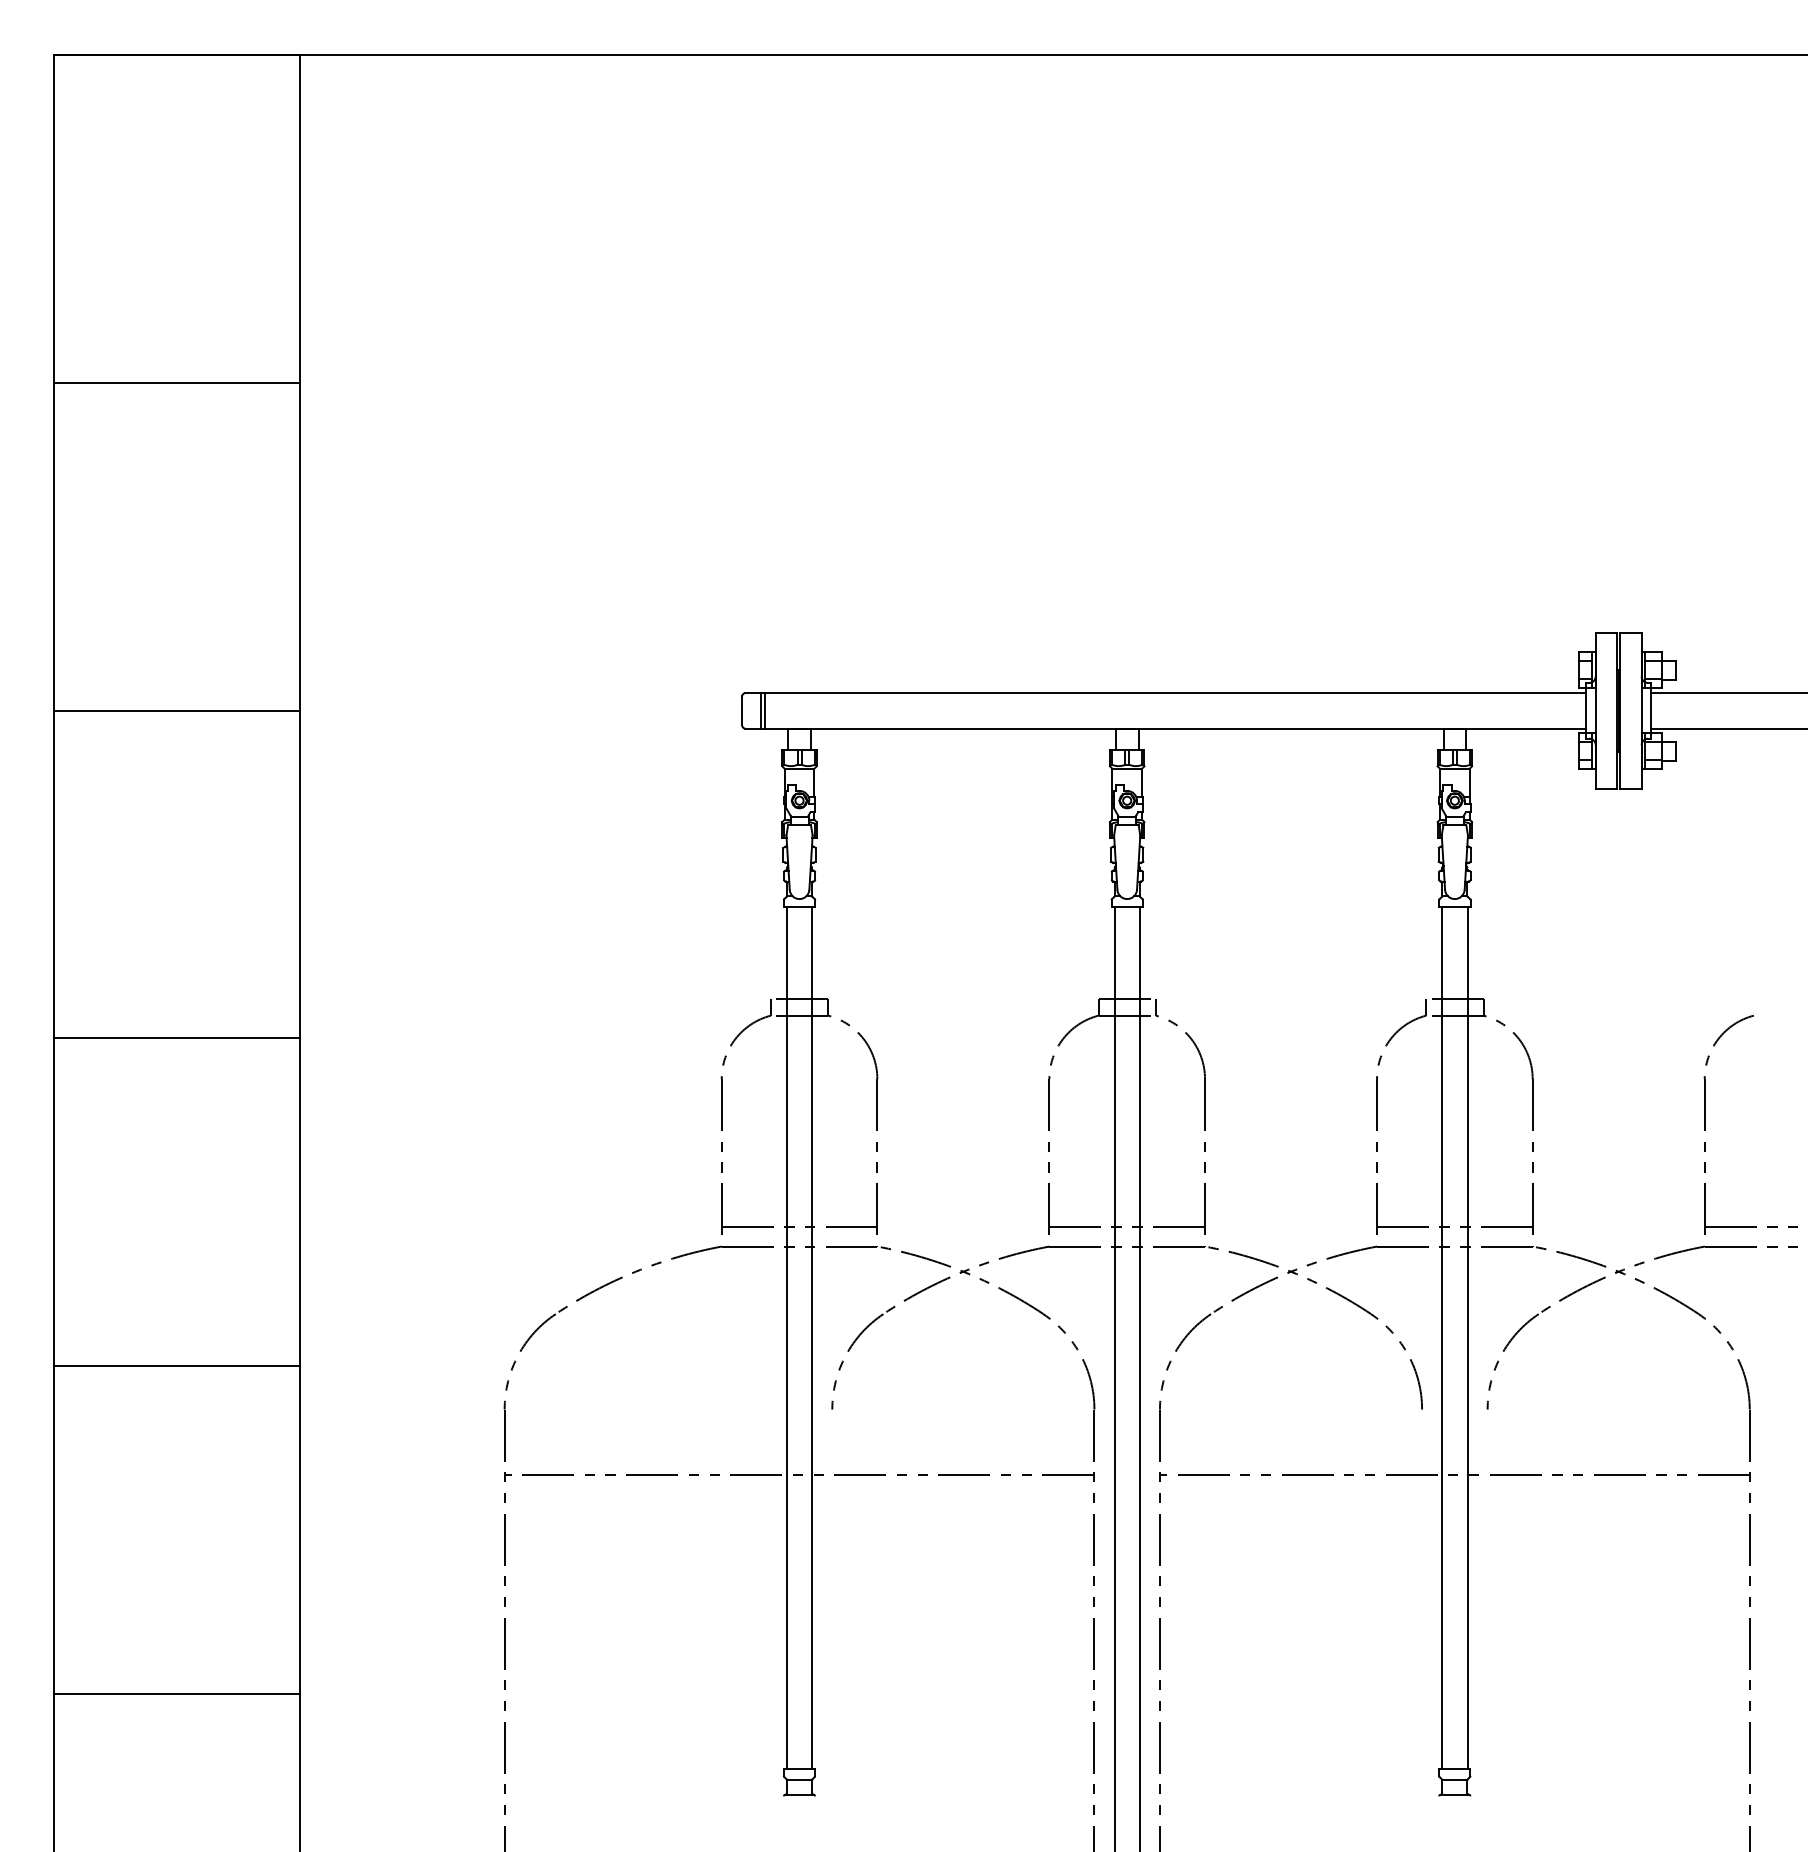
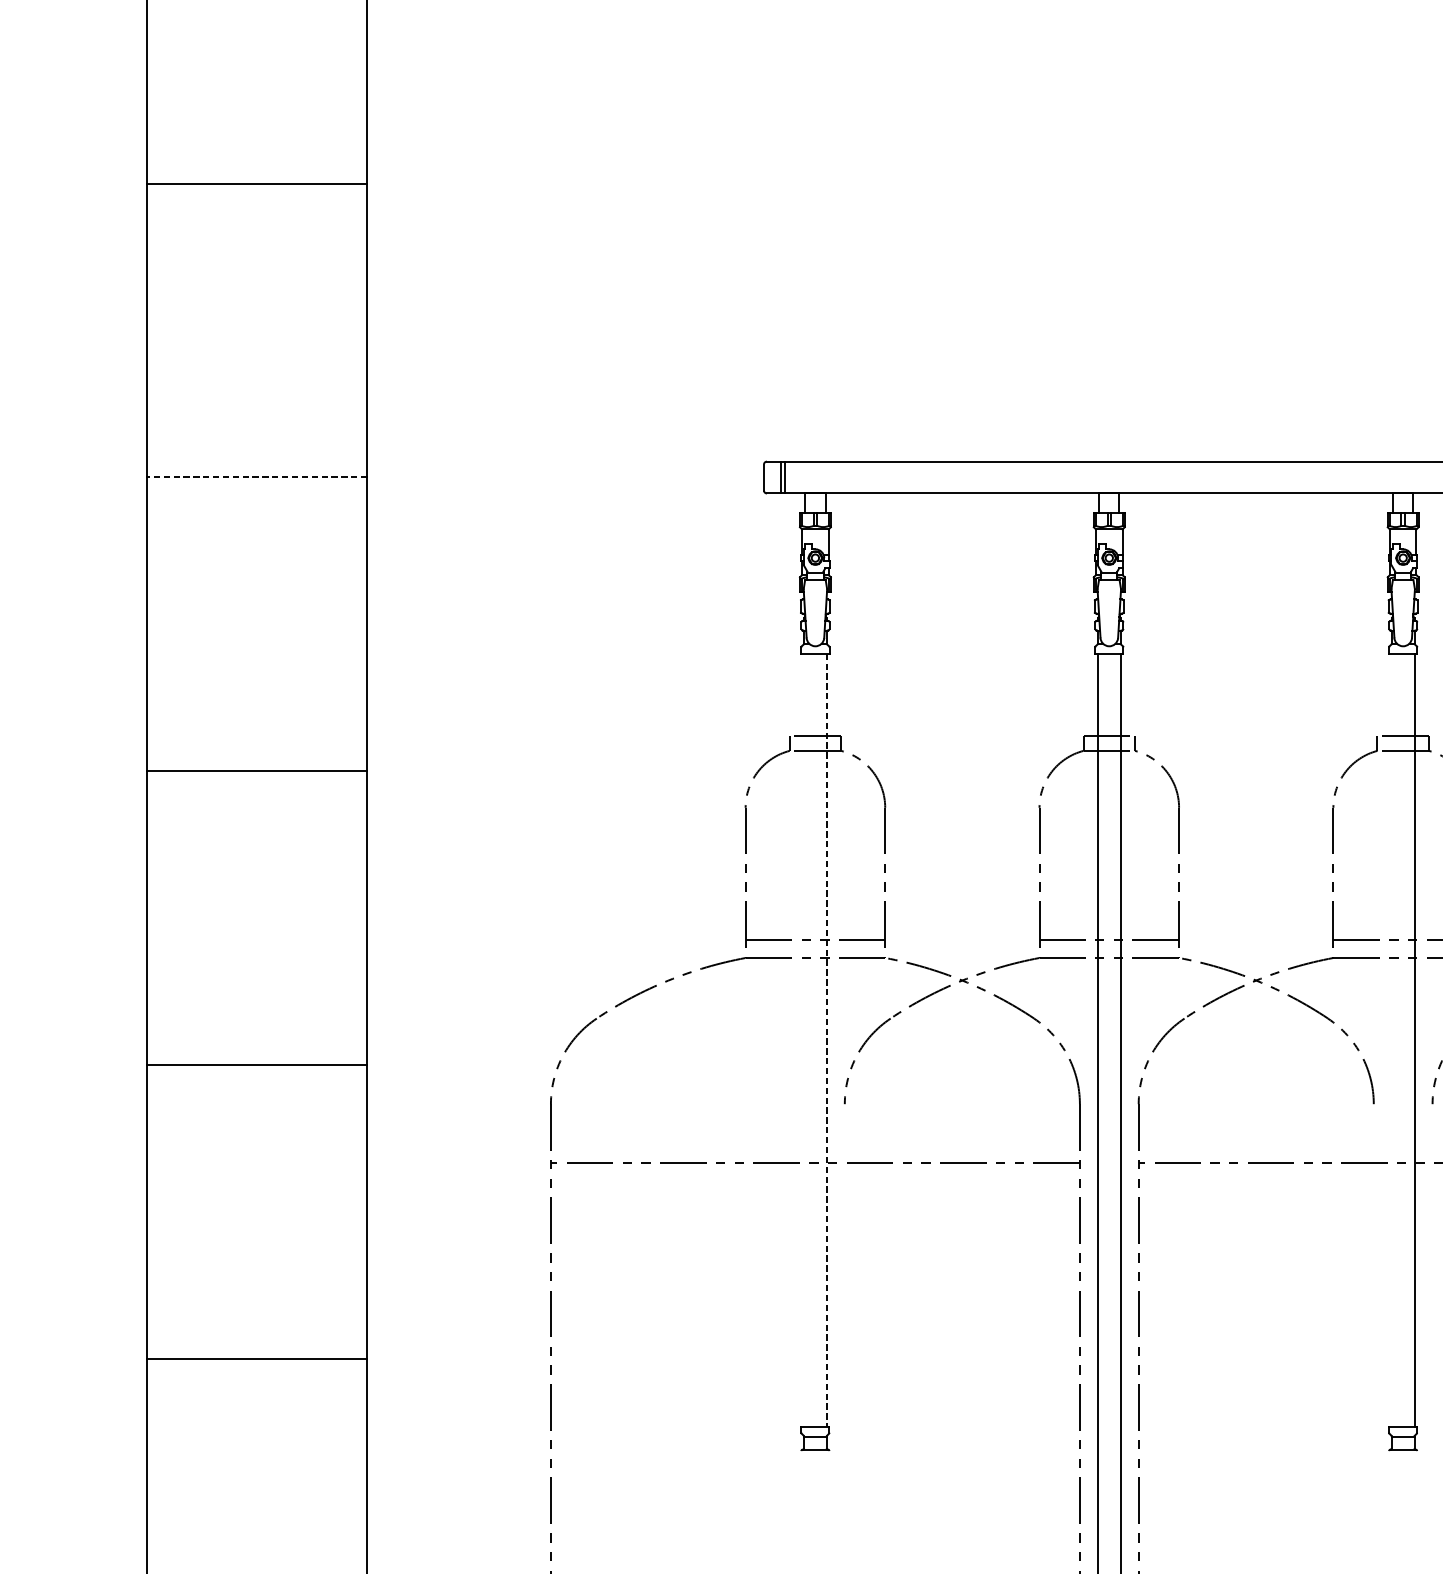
line: (176, 710) -> (256, 477), solid -> dashed
line: (786, 1338) -> (803, 1040), removed
line: (812, 1338) -> (827, 1040), solid -> dashed
line: (1442, 1338) -> (1392, 1040), removed

